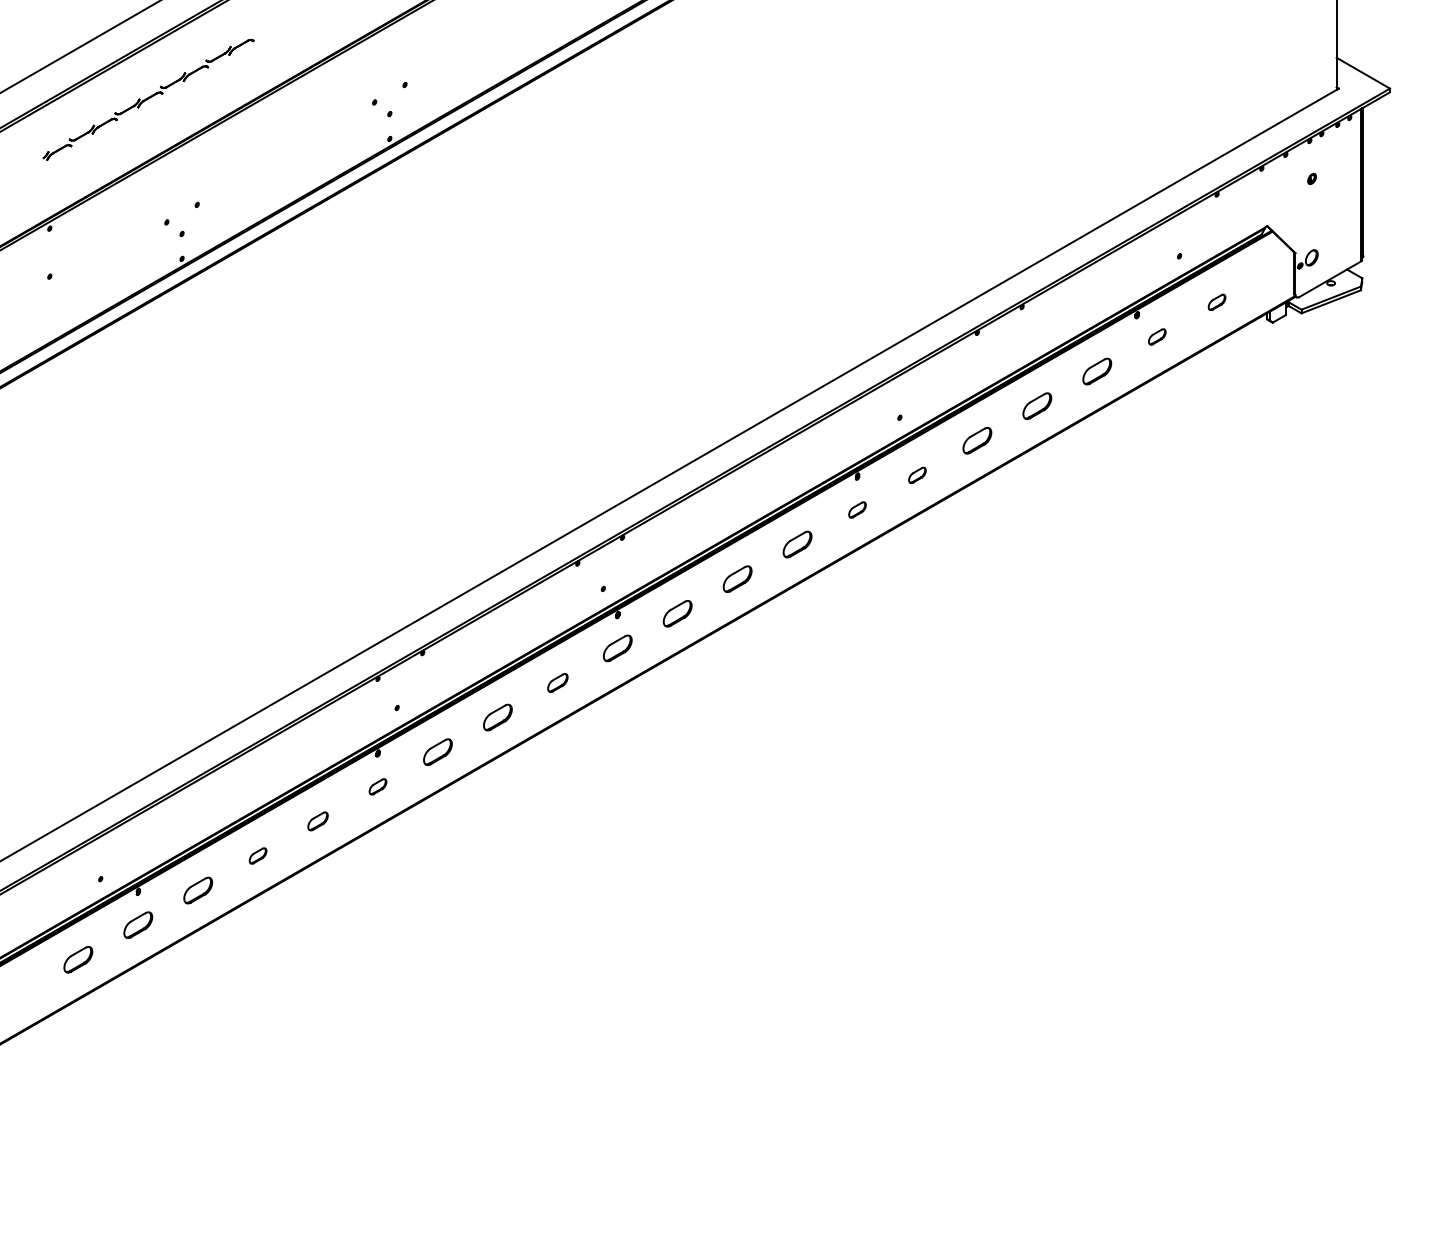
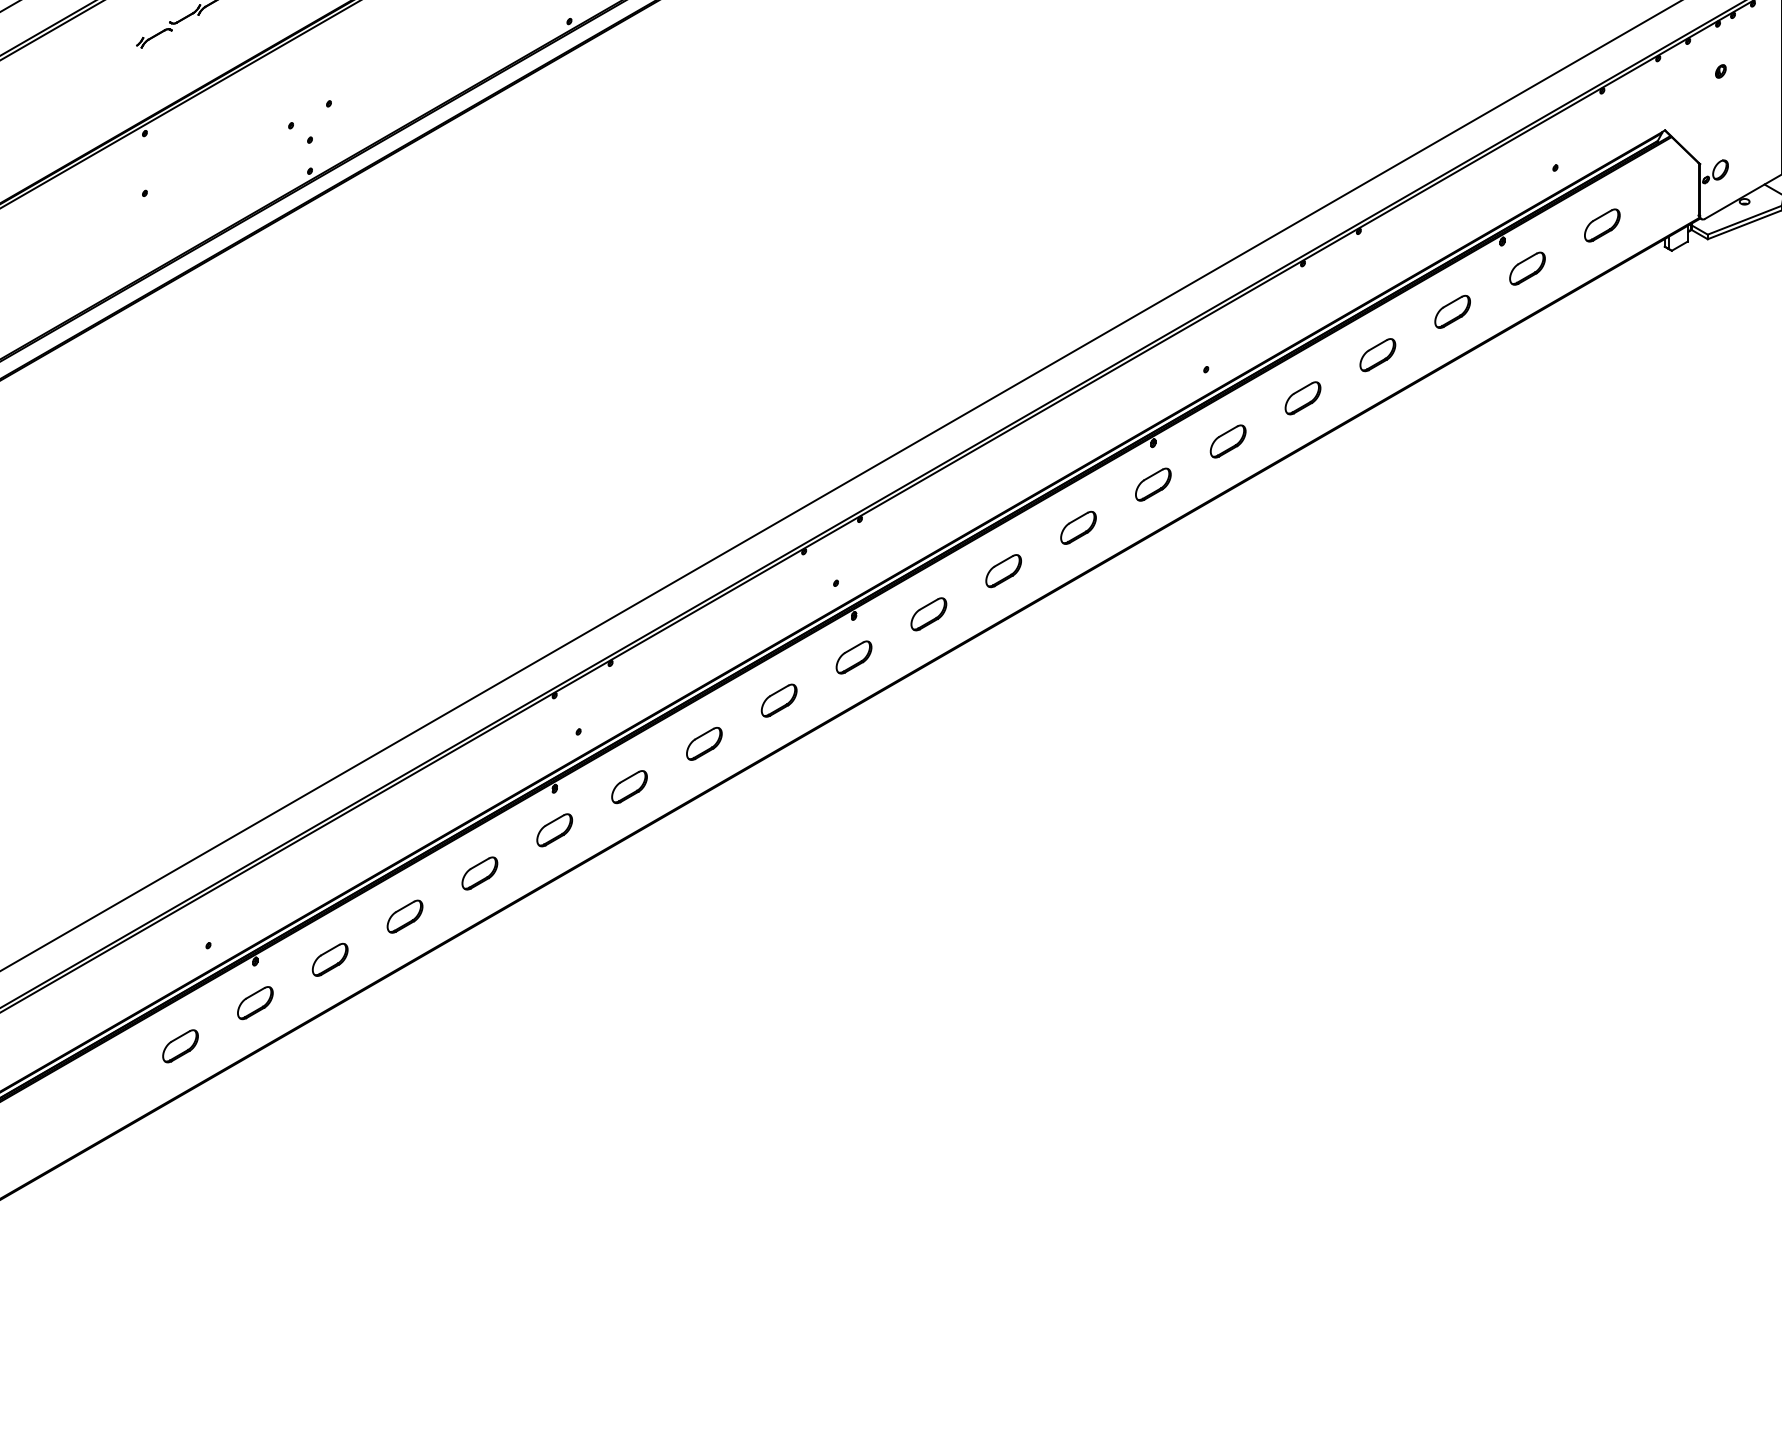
part: (1216, 302) -> (1601, 225), size x1.67
part: (1157, 336) -> (1527, 268), size x1.67
part: (917, 475) -> (1228, 441), size x1.67
part: (857, 509) -> (1153, 484), size x1.67
part: (557, 682) -> (778, 700), size x1.43
part: (377, 786) -> (554, 829), size x1.67
part: (317, 821) -> (479, 873), size x1.43
part: (257, 855) -> (404, 916), size x1.67

